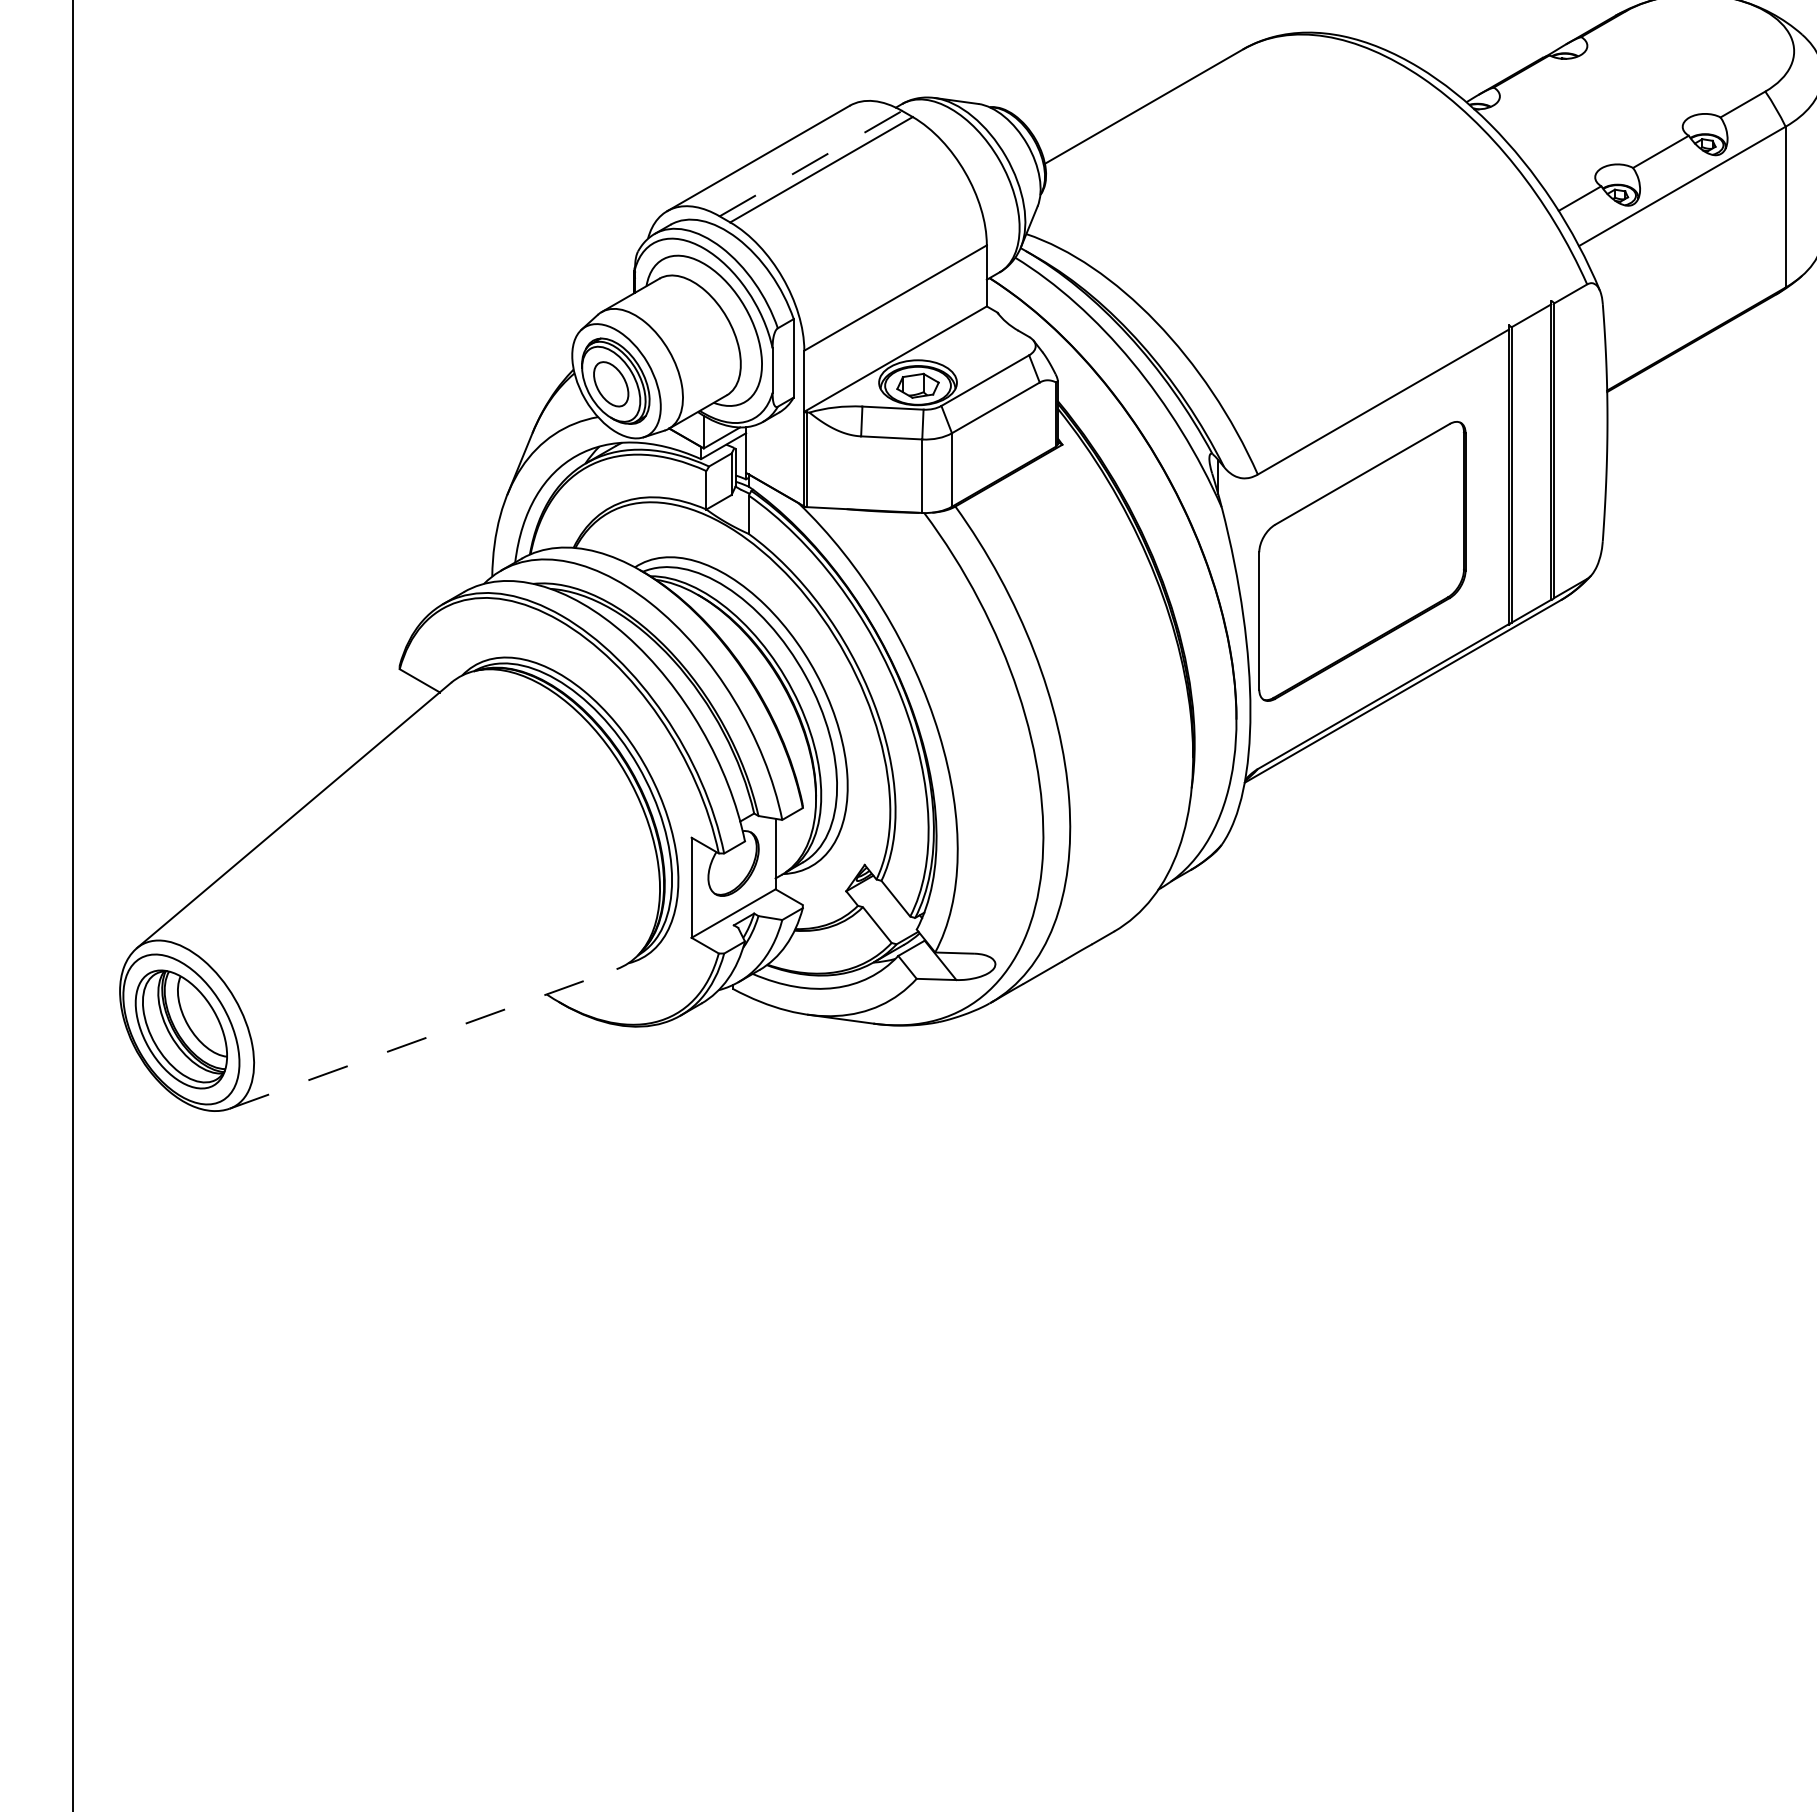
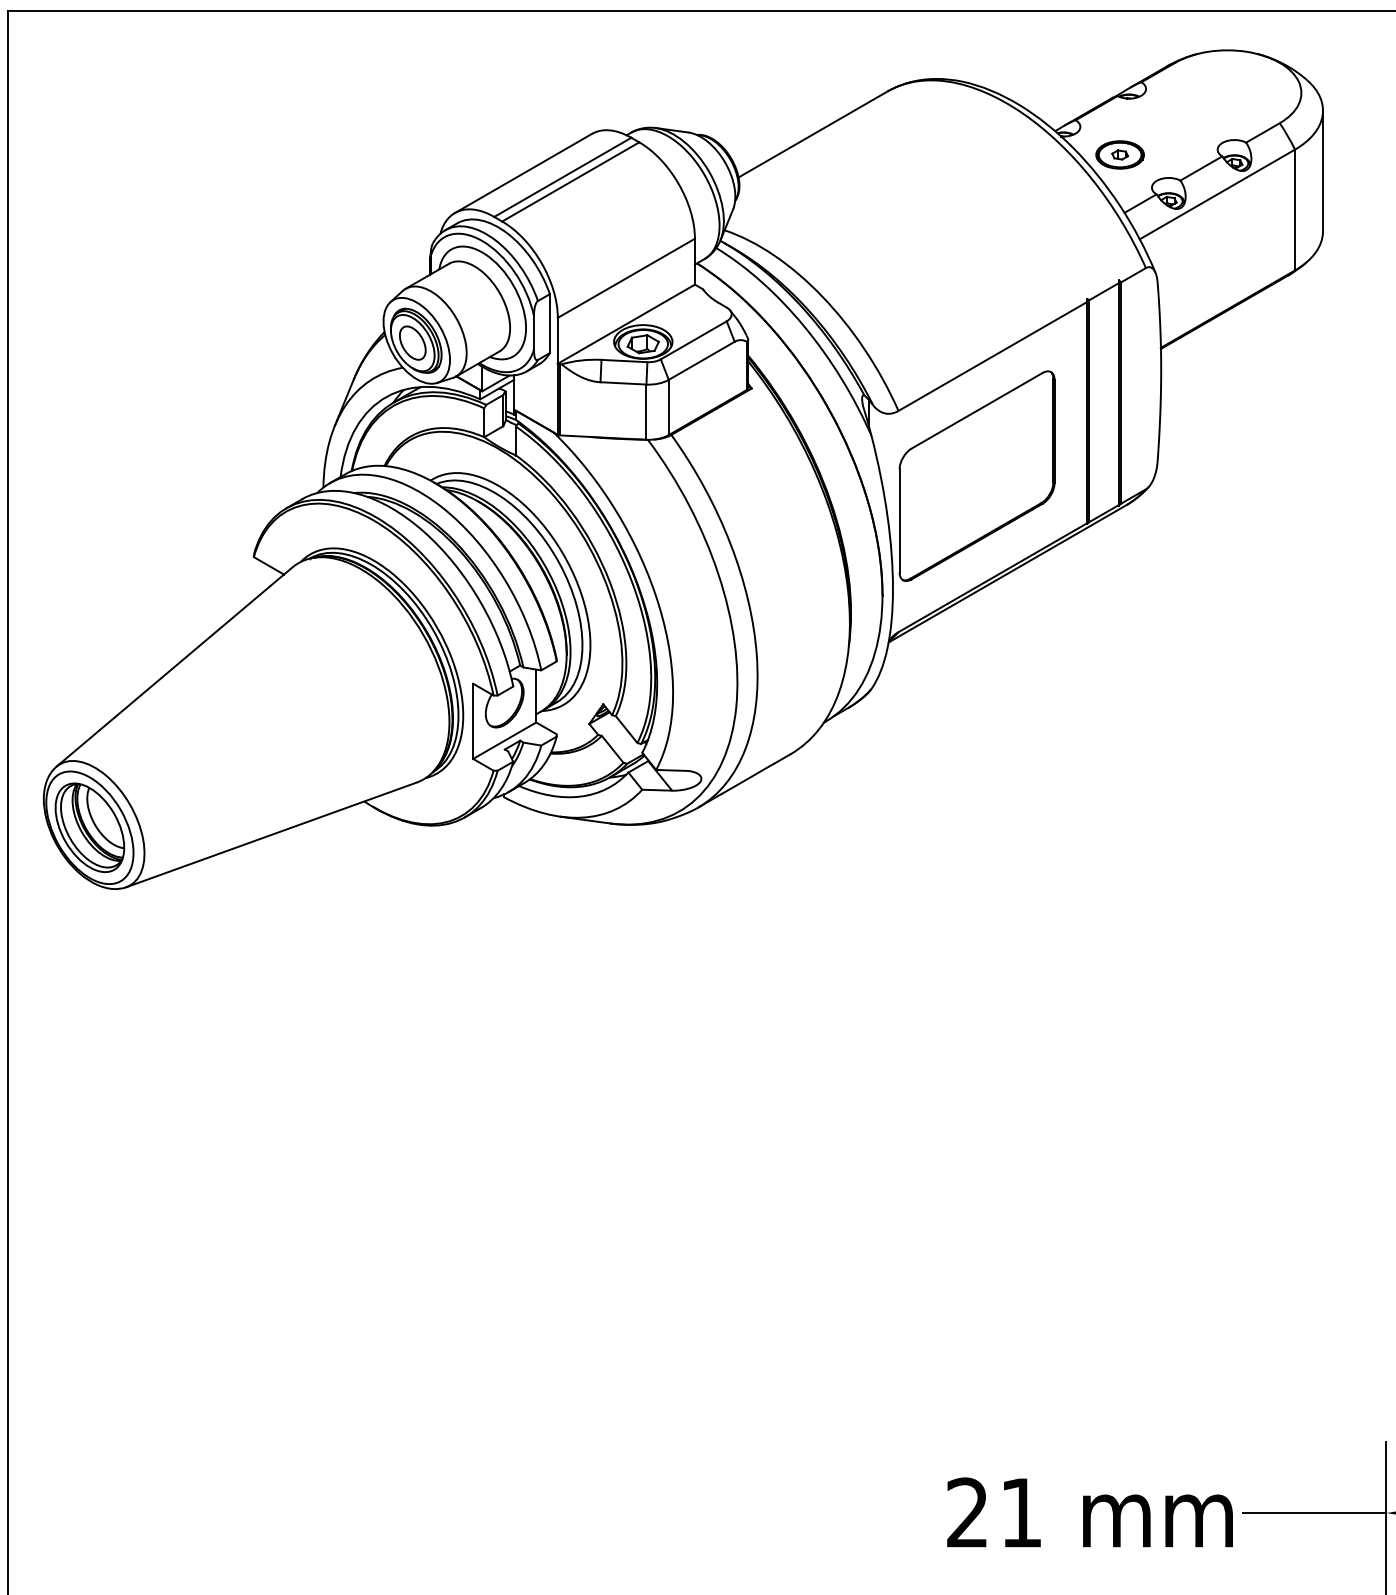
part: (1552, 133) -> (1119, 154), added
line: (811, 163) -> (563, 177), dashed -> solid
line: (423, 1038) -> (271, 834), dashed -> solid

